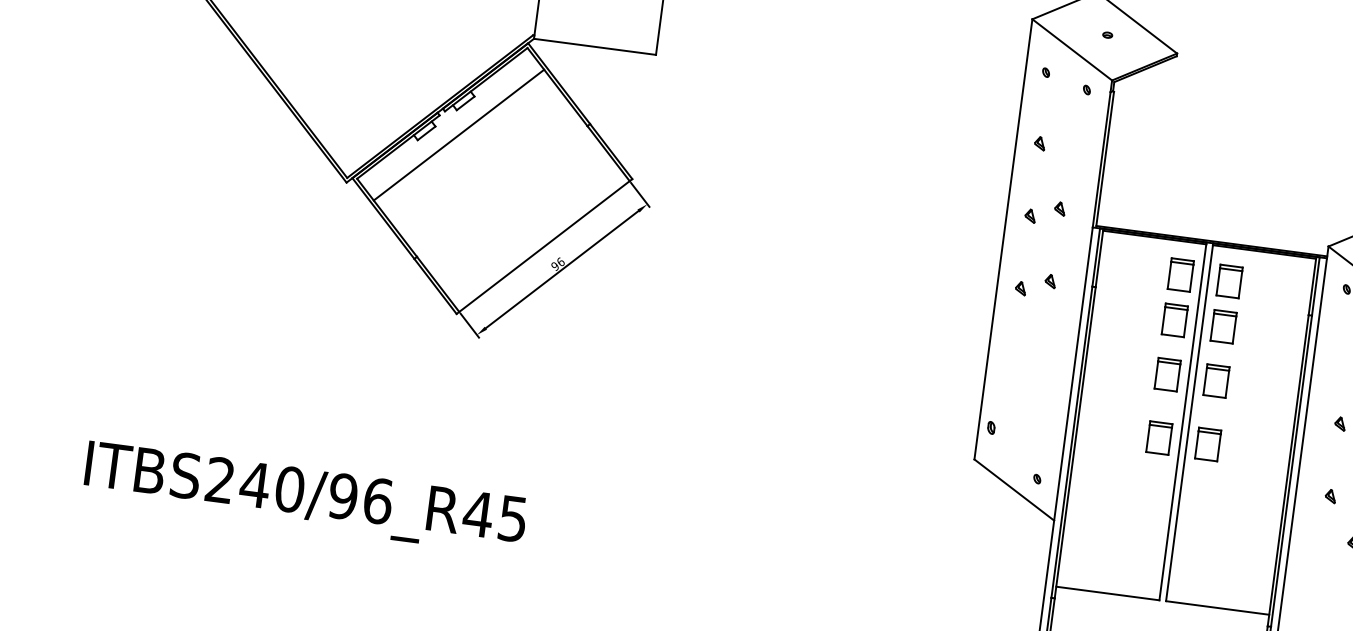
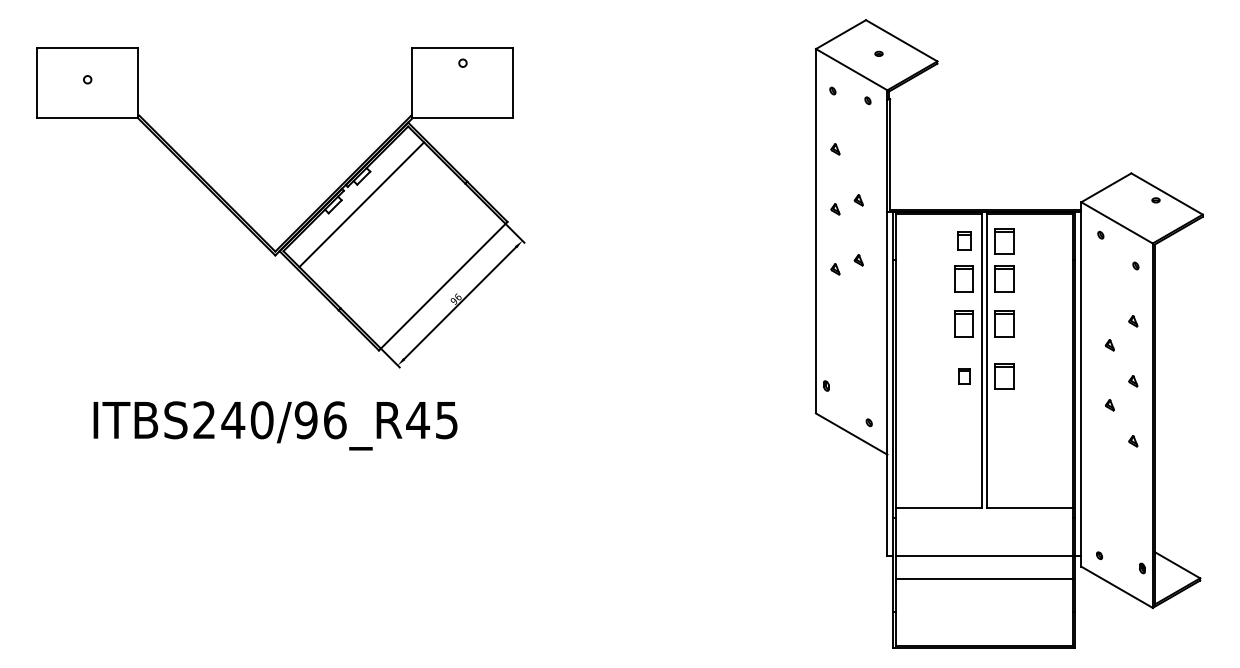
part: (1179, 275) -> (963, 241), size x0.7
part: (1158, 438) -> (963, 376), size x0.6
text: (305, 497) -> (275, 425), moved

